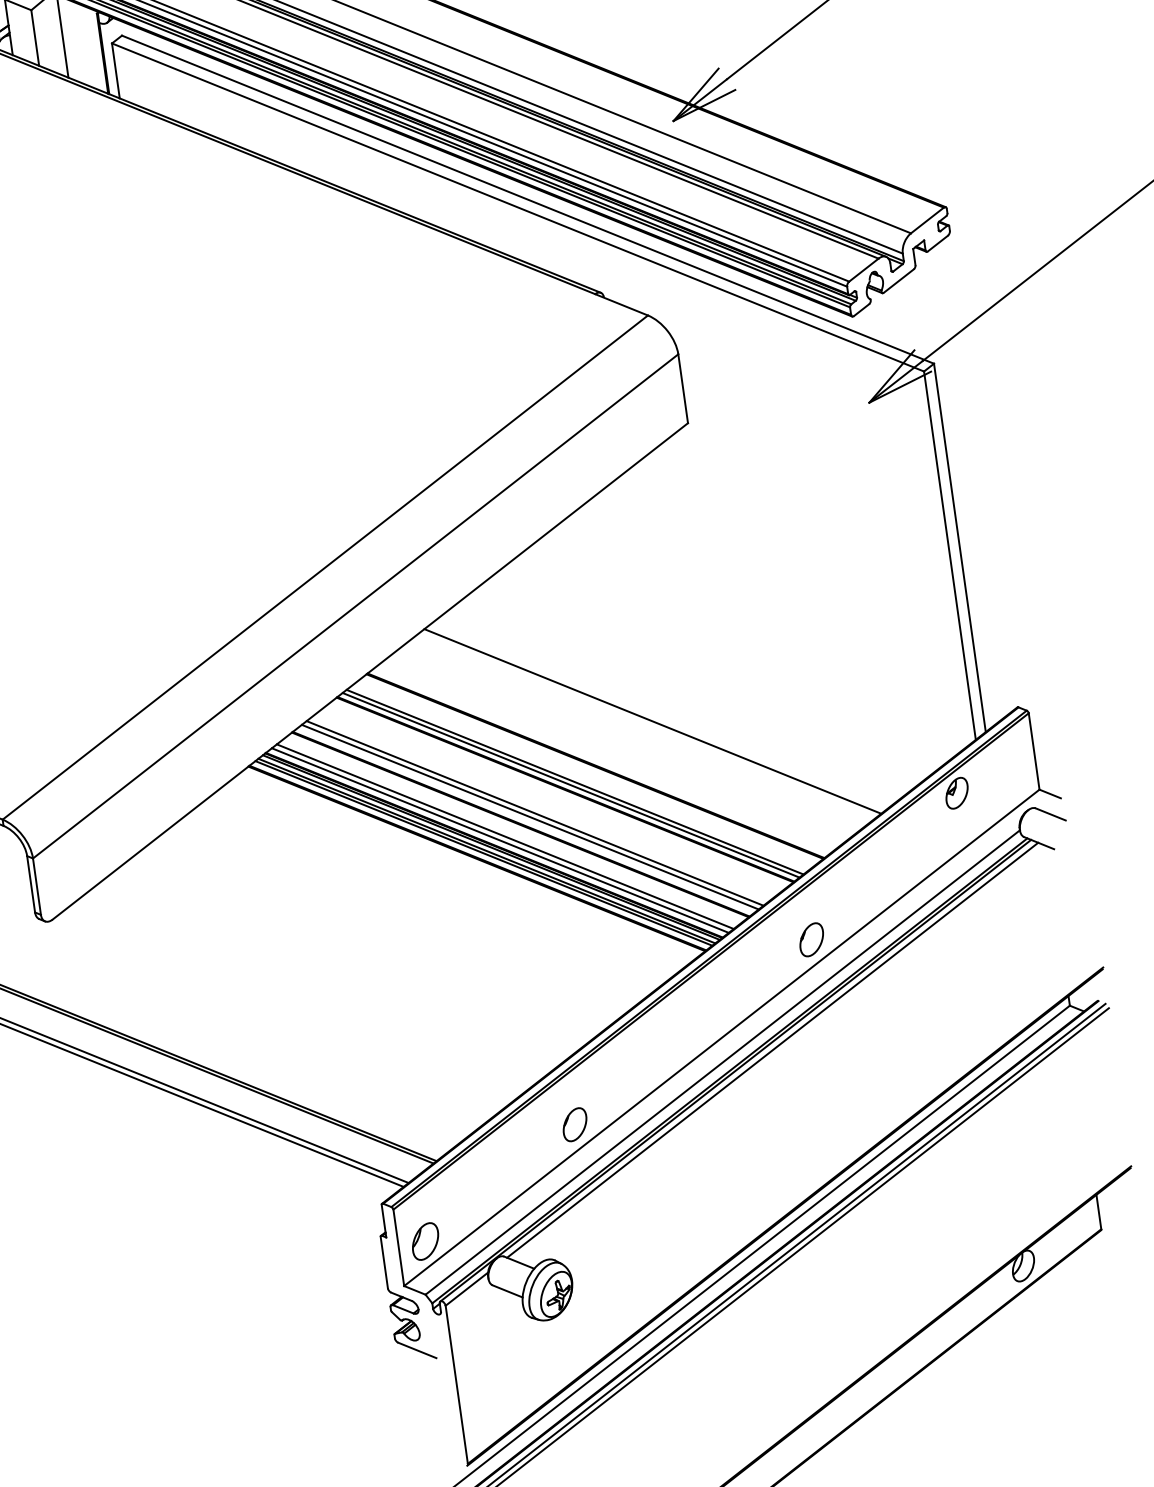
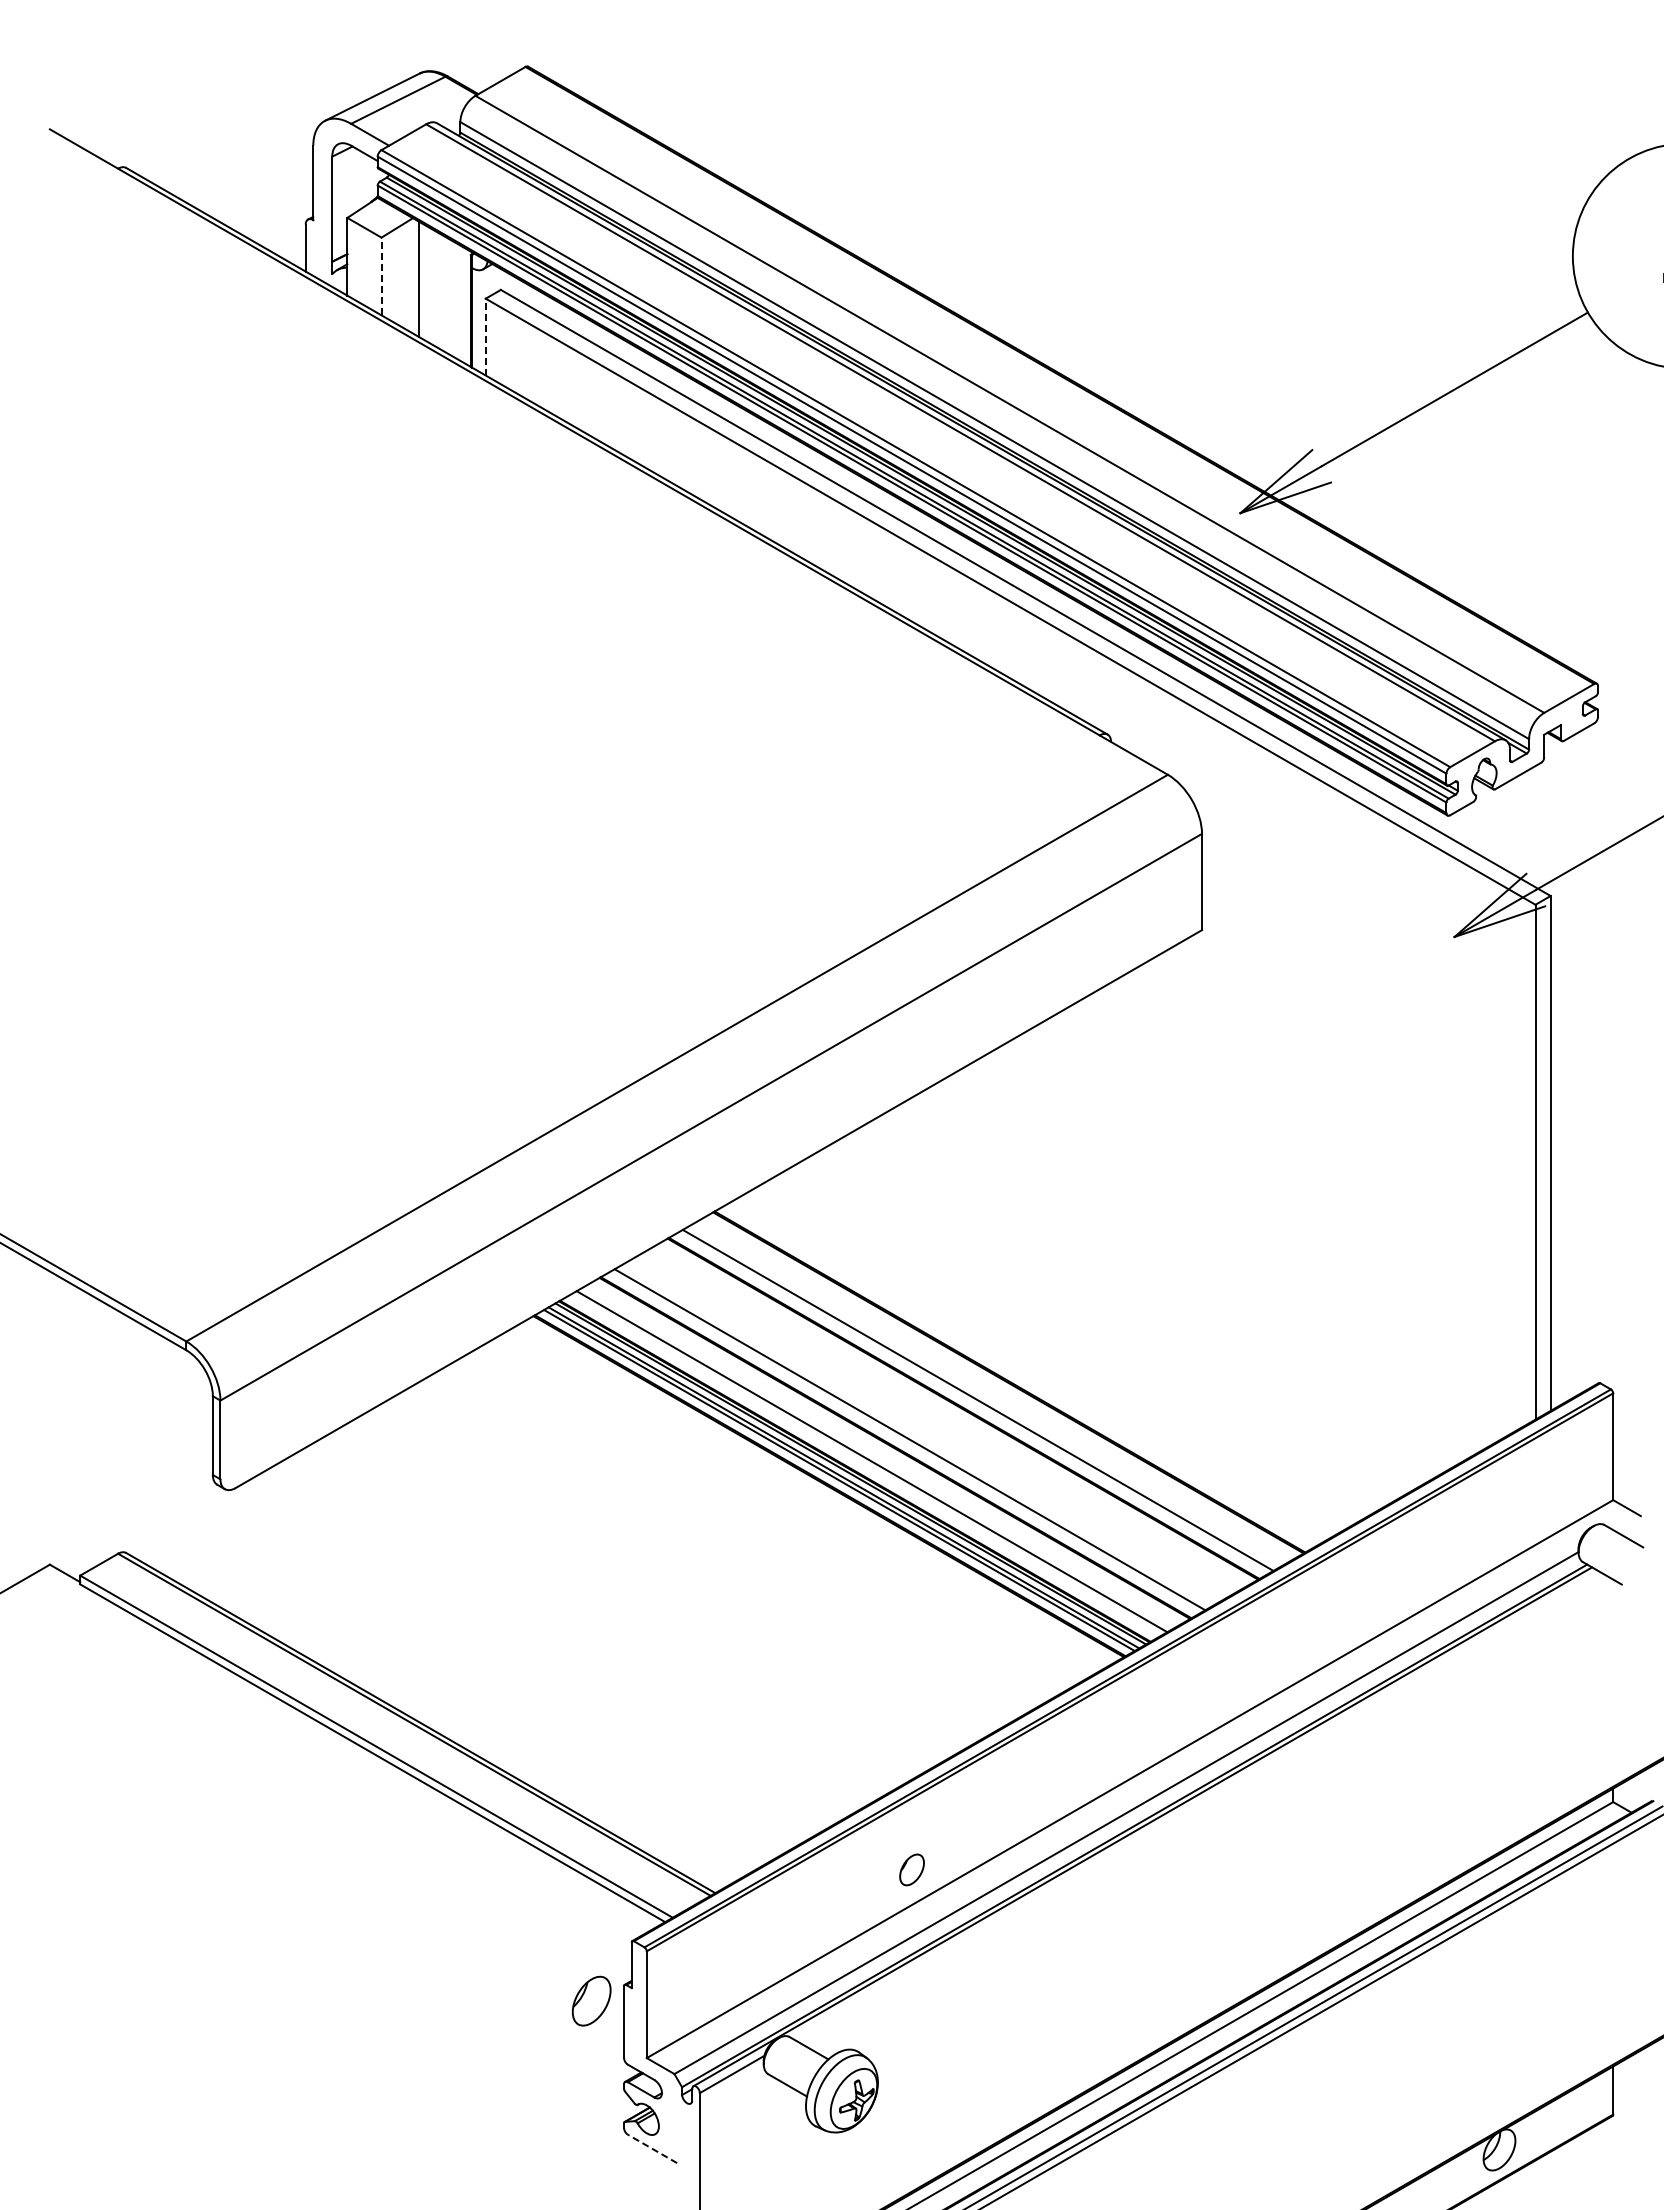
line: (35, 38) -> (381, 276), solid -> dashed
line: (115, 70) -> (485, 336), solid -> dashed
line: (652, 720) -> (1096, 1331), removed
line: (570, 785) -> (971, 1403), removed
part: (956, 792) -> (1499, 1488), removed
line: (534, 813) -> (916, 1435), removed
line: (500, 840) -> (864, 1465), removed
part: (811, 939) -> (1271, 1661), removed
line: (772, 1049) -> (1197, 1805), removed
part: (574, 1124) -> (911, 1869), size x0.7
part: (425, 1241) -> (591, 2000), moved
line: (417, 1350) -> (652, 2148), solid -> dashed

